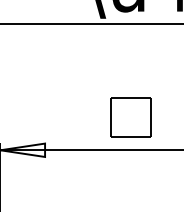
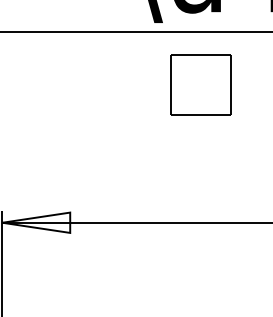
part: (130, 117) -> (199, 84), moved

